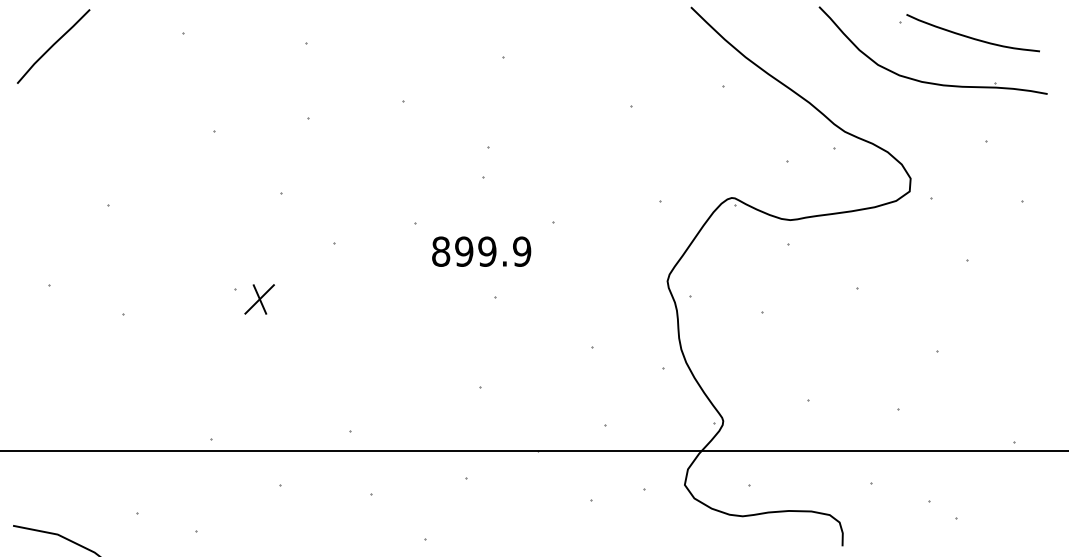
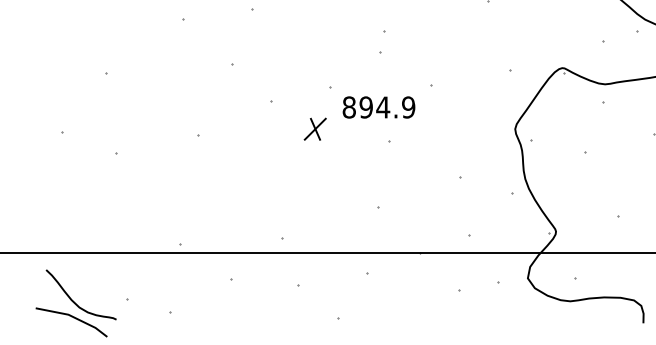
text: (486, 251) -> (382, 107), 899.9 -> 894.9
part: (259, 299) -> (315, 129), moved
curve: (65, 516) -> (74, 301), added

